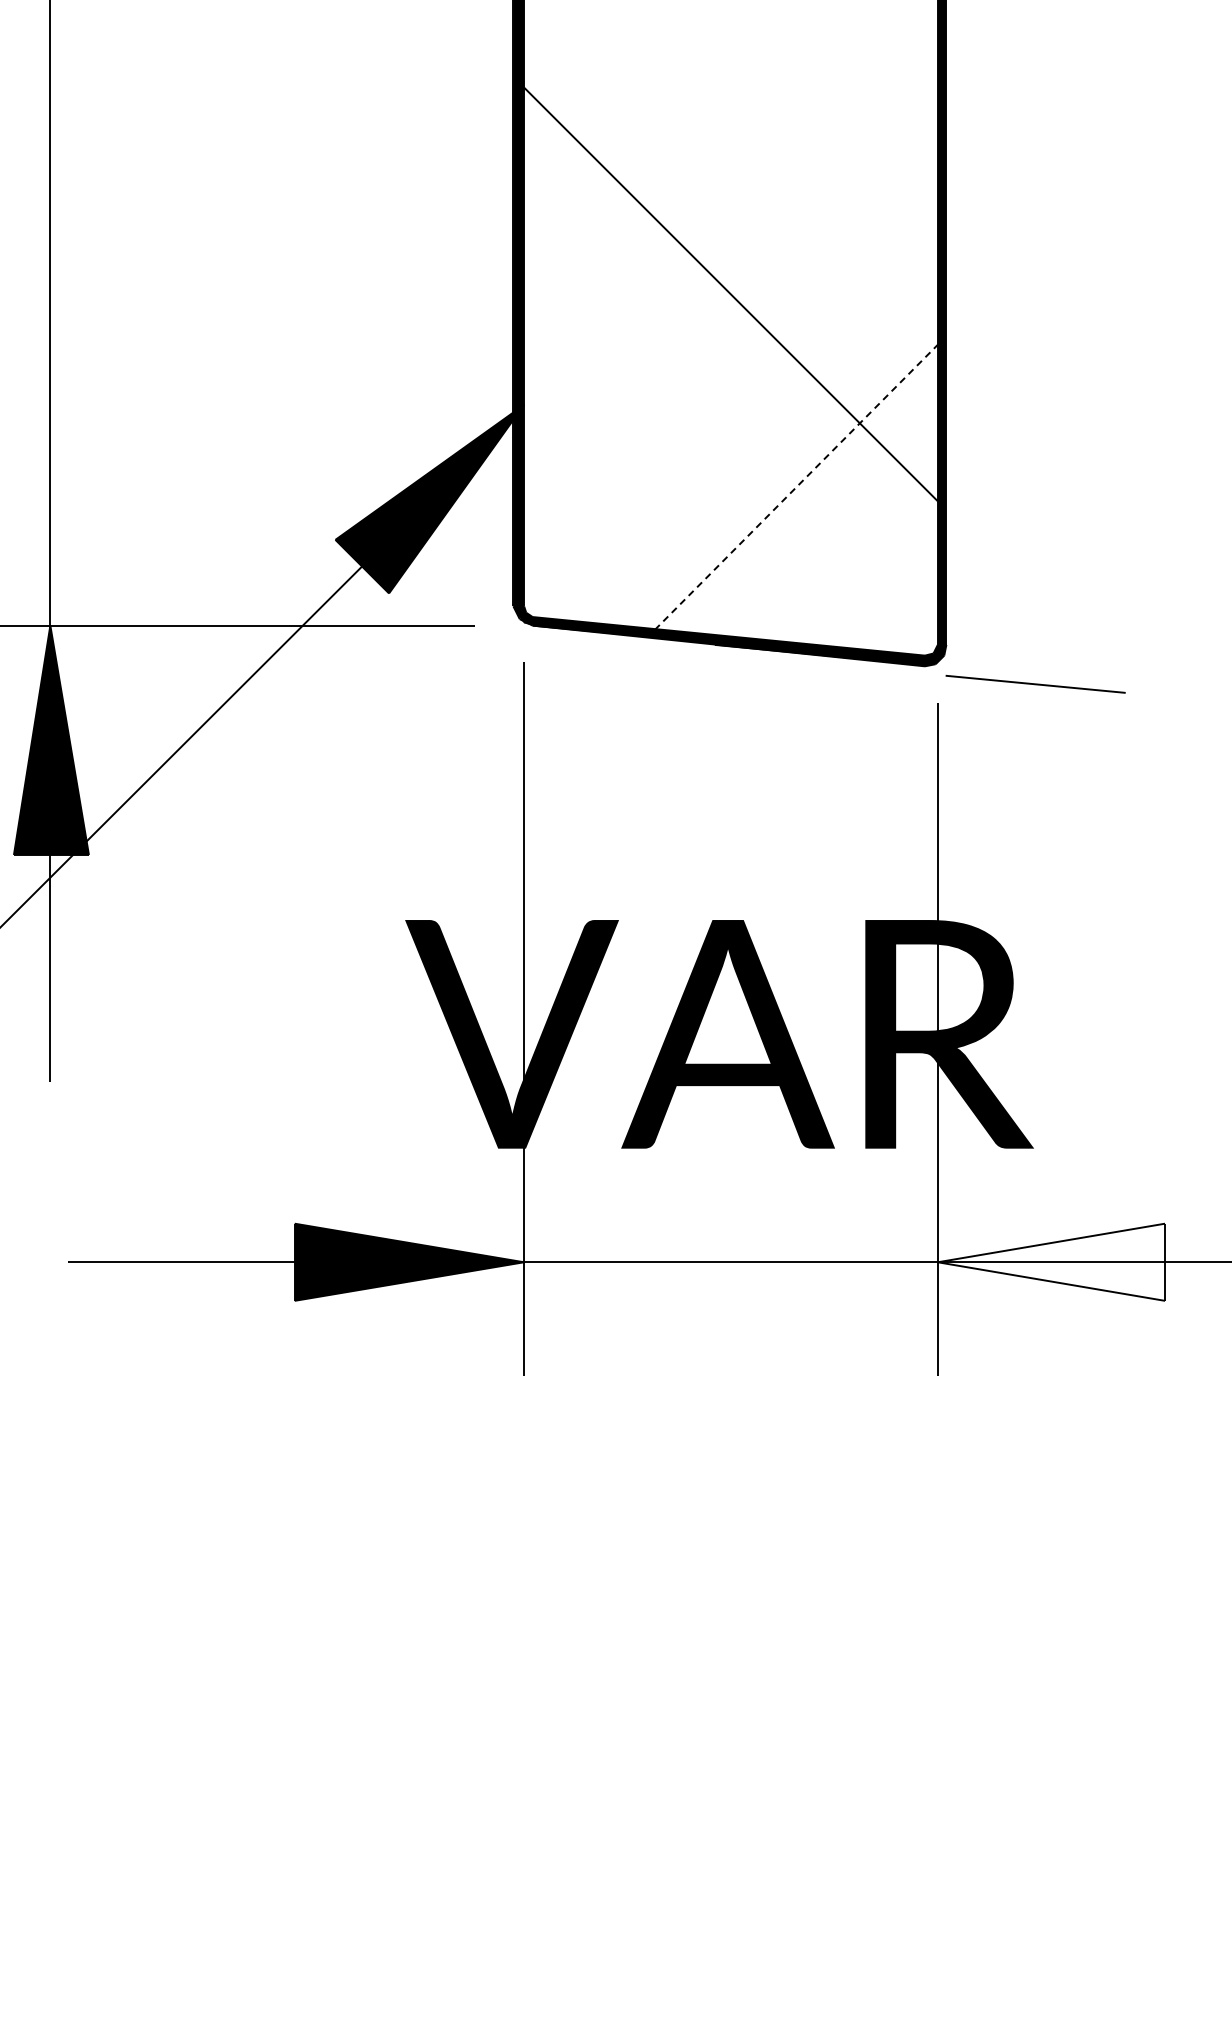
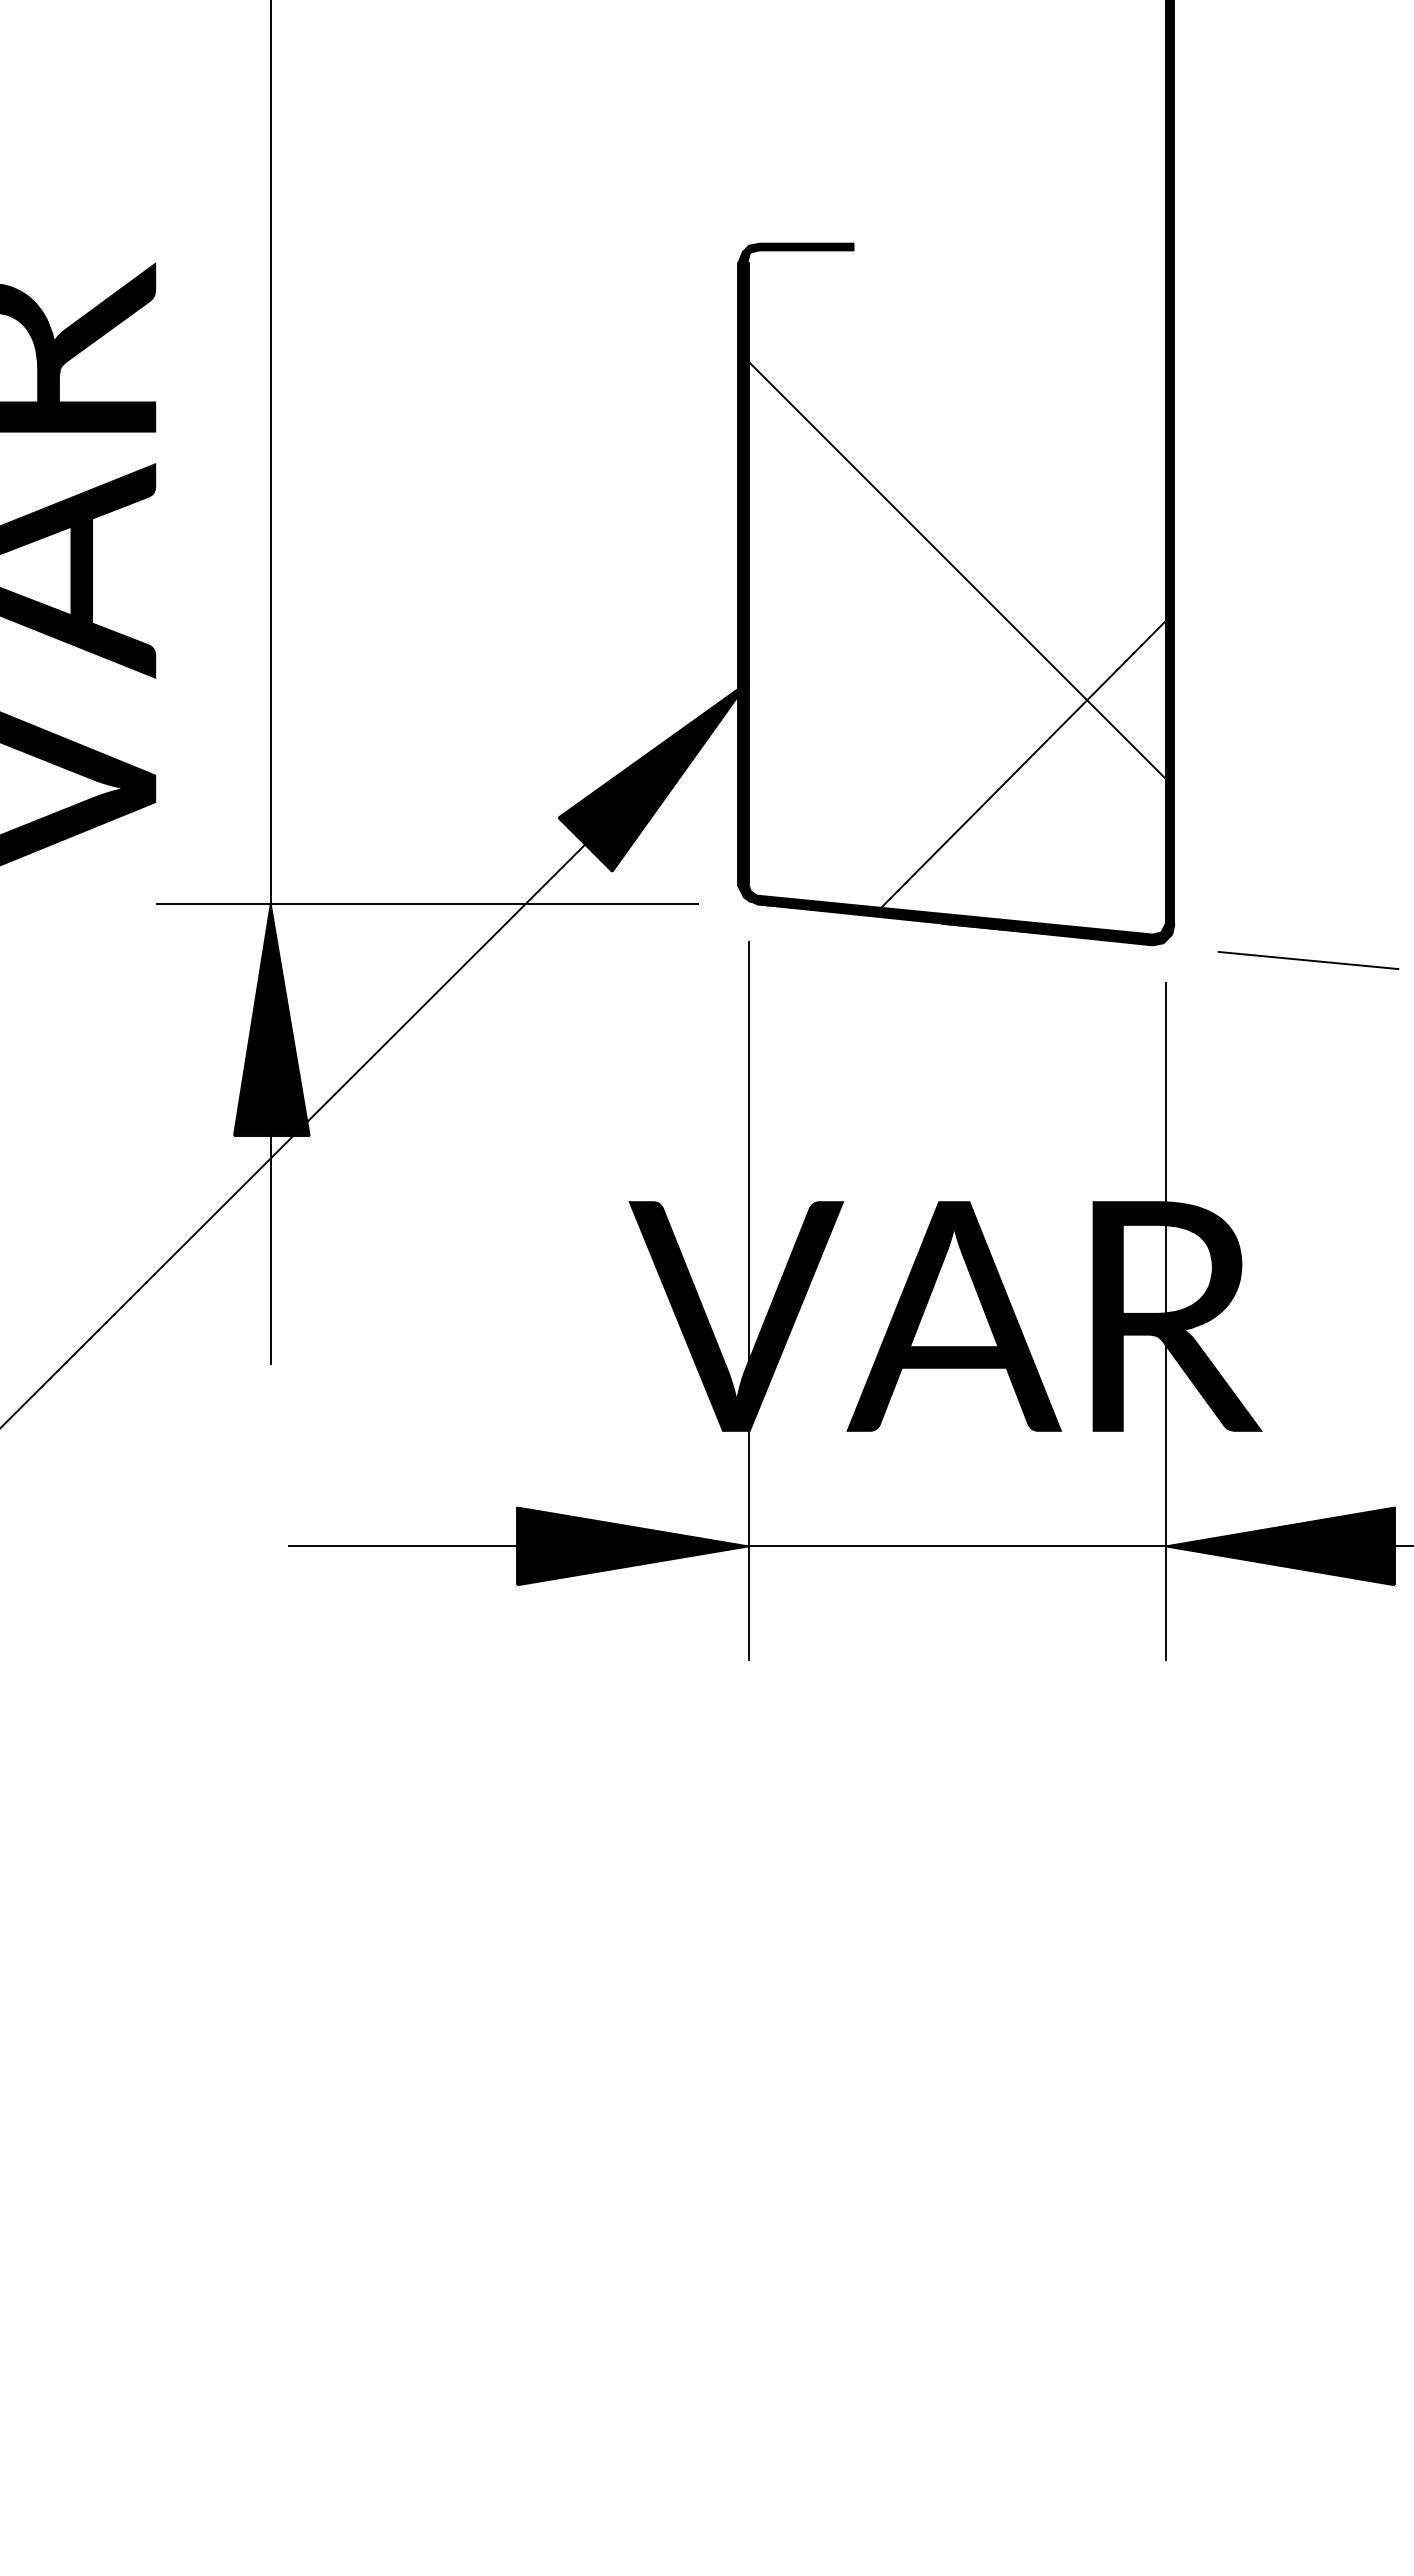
line: (796, 487) -> (1023, 764), dashed -> solid
line: (1035, 684) -> (1308, 960), moved
fill: (1050, 1262) -> (1279, 1546), added

